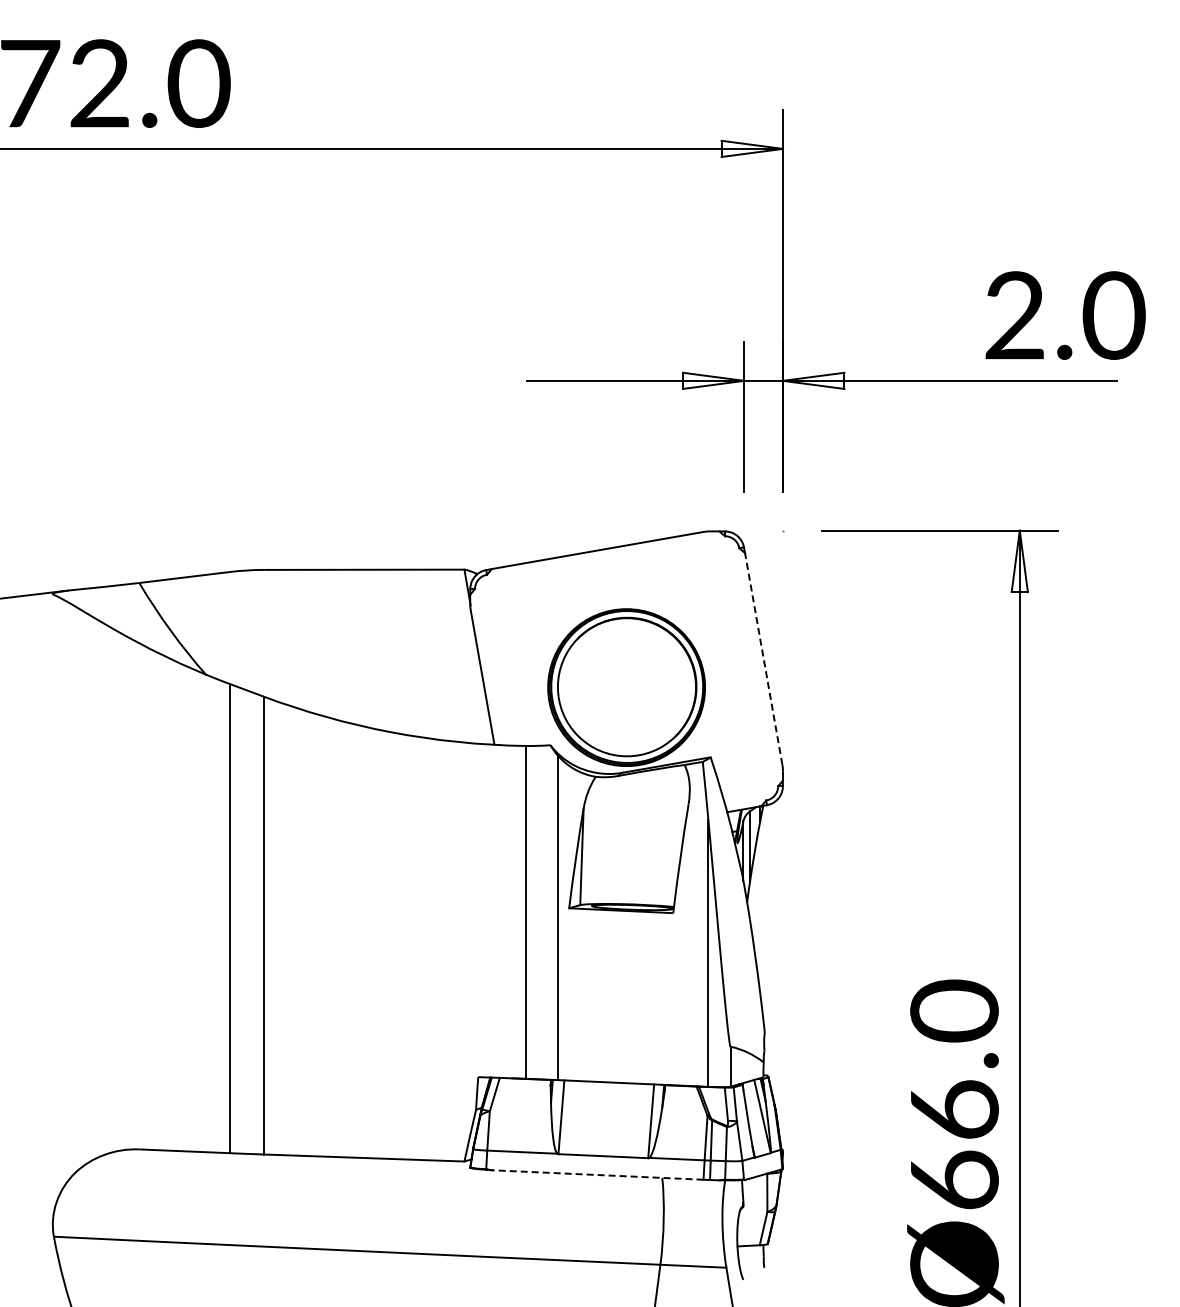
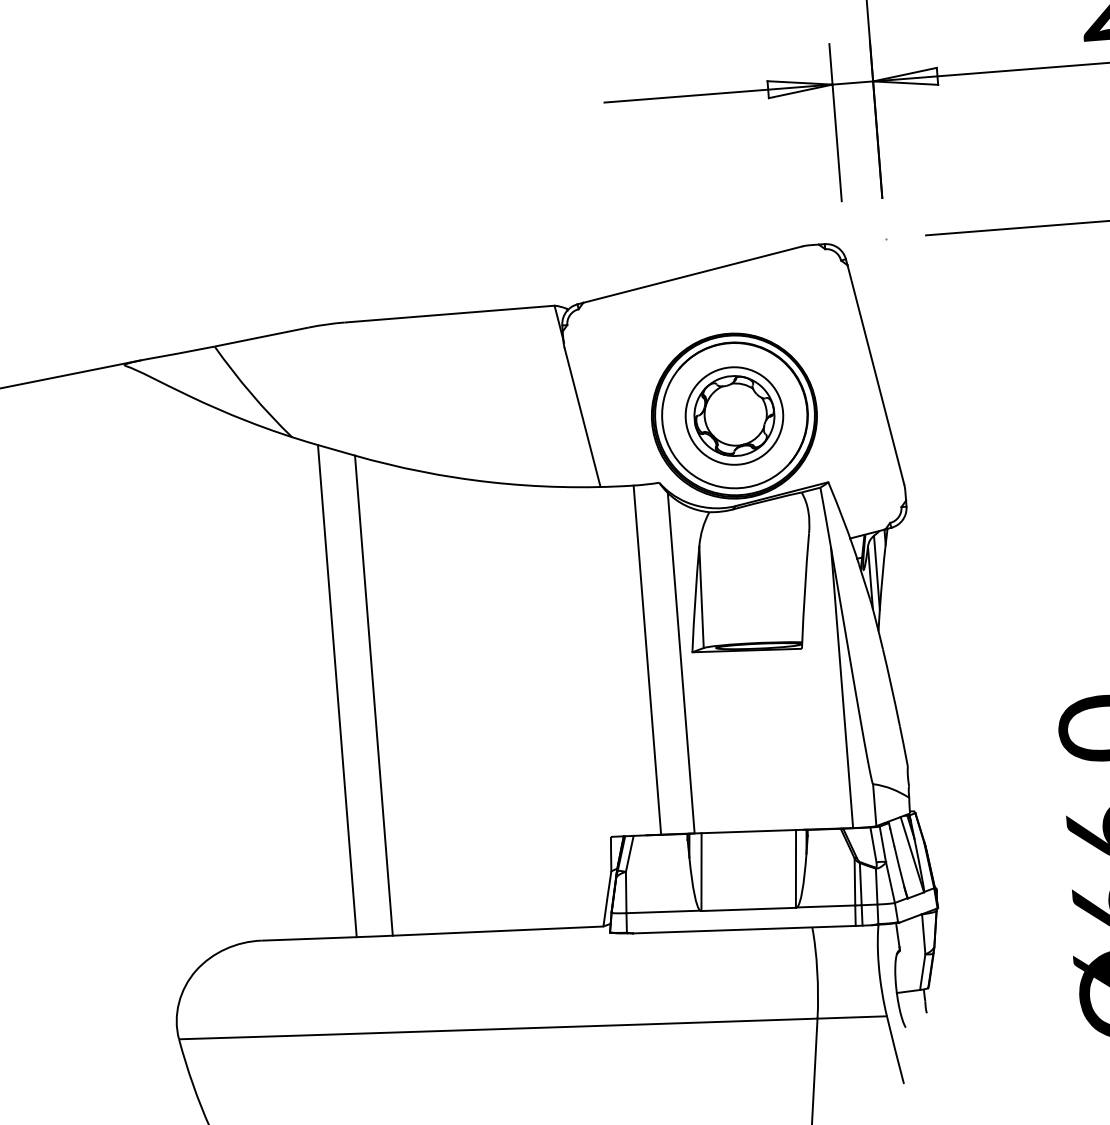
line: (763, 658) -> (875, 374), dashed -> solid
part: (626, 687) -> (734, 415), added
line: (597, 1175) -> (744, 930), dashed -> solid

